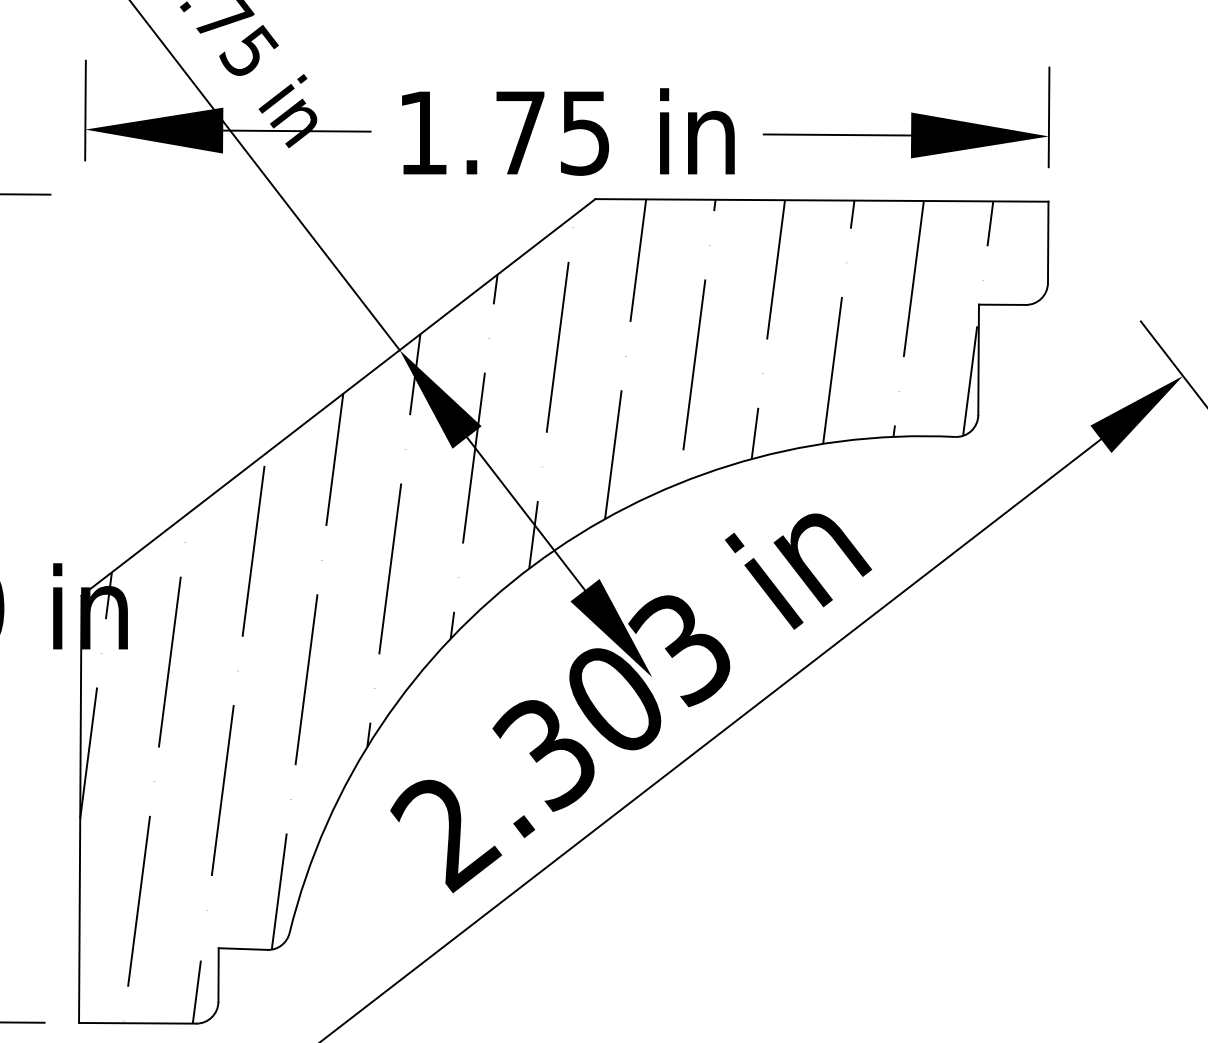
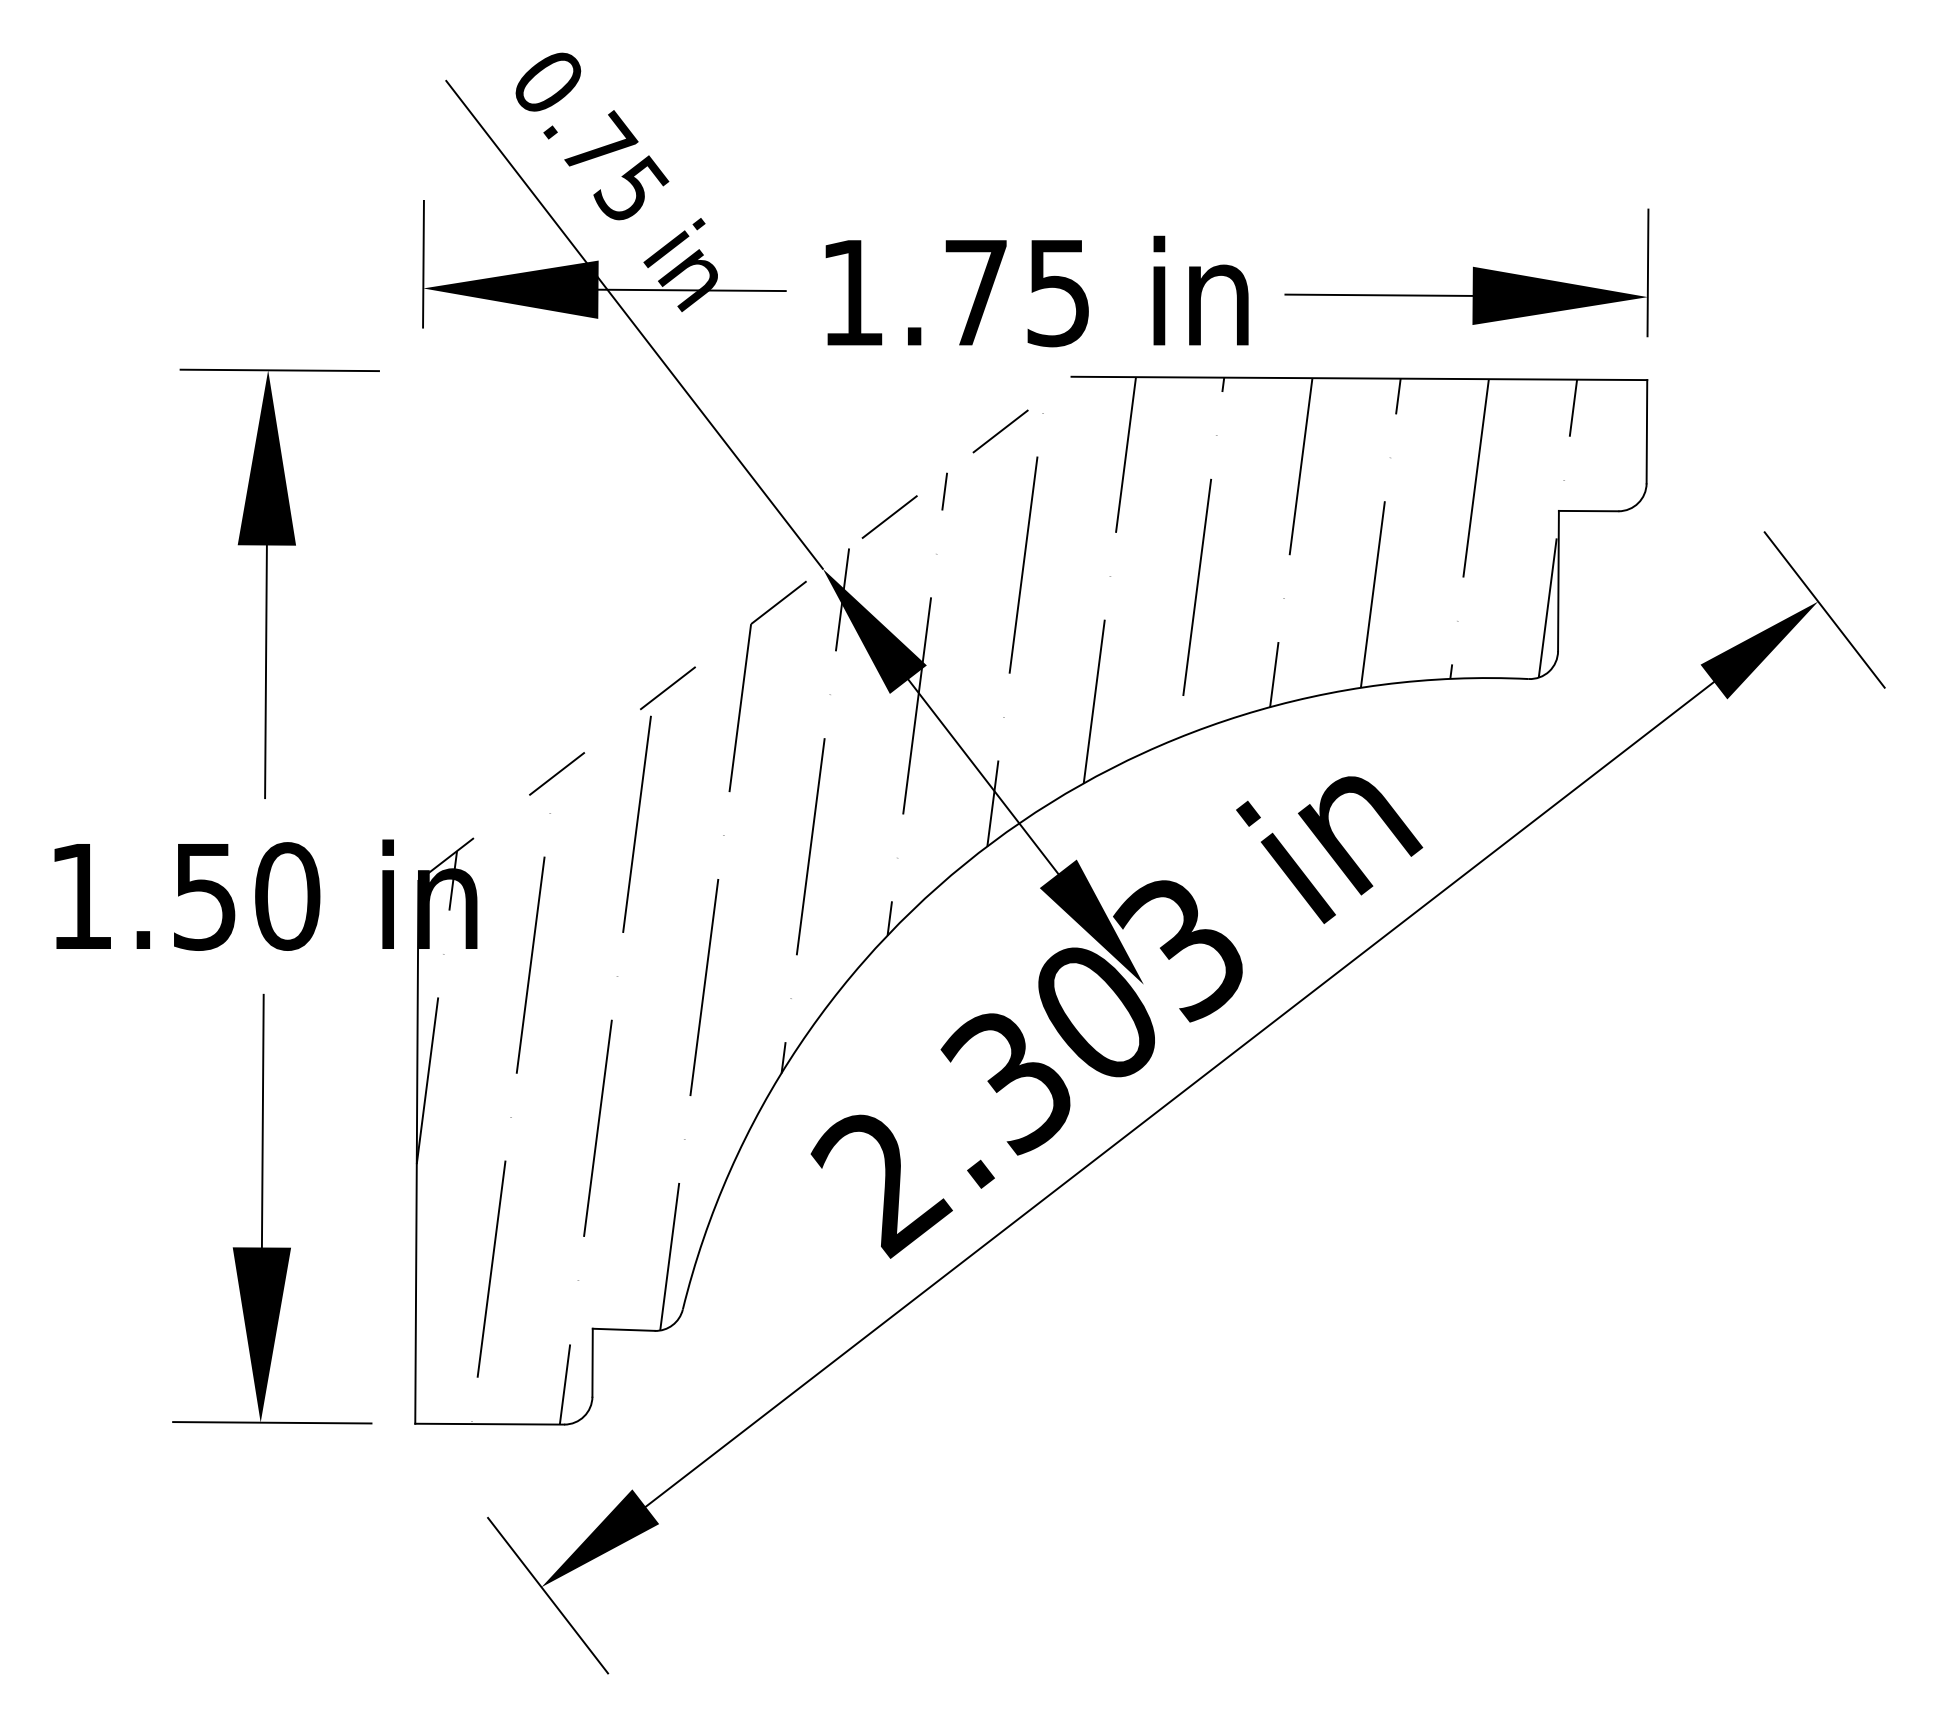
line: (338, 397) -> (744, 628), solid -> dashed

